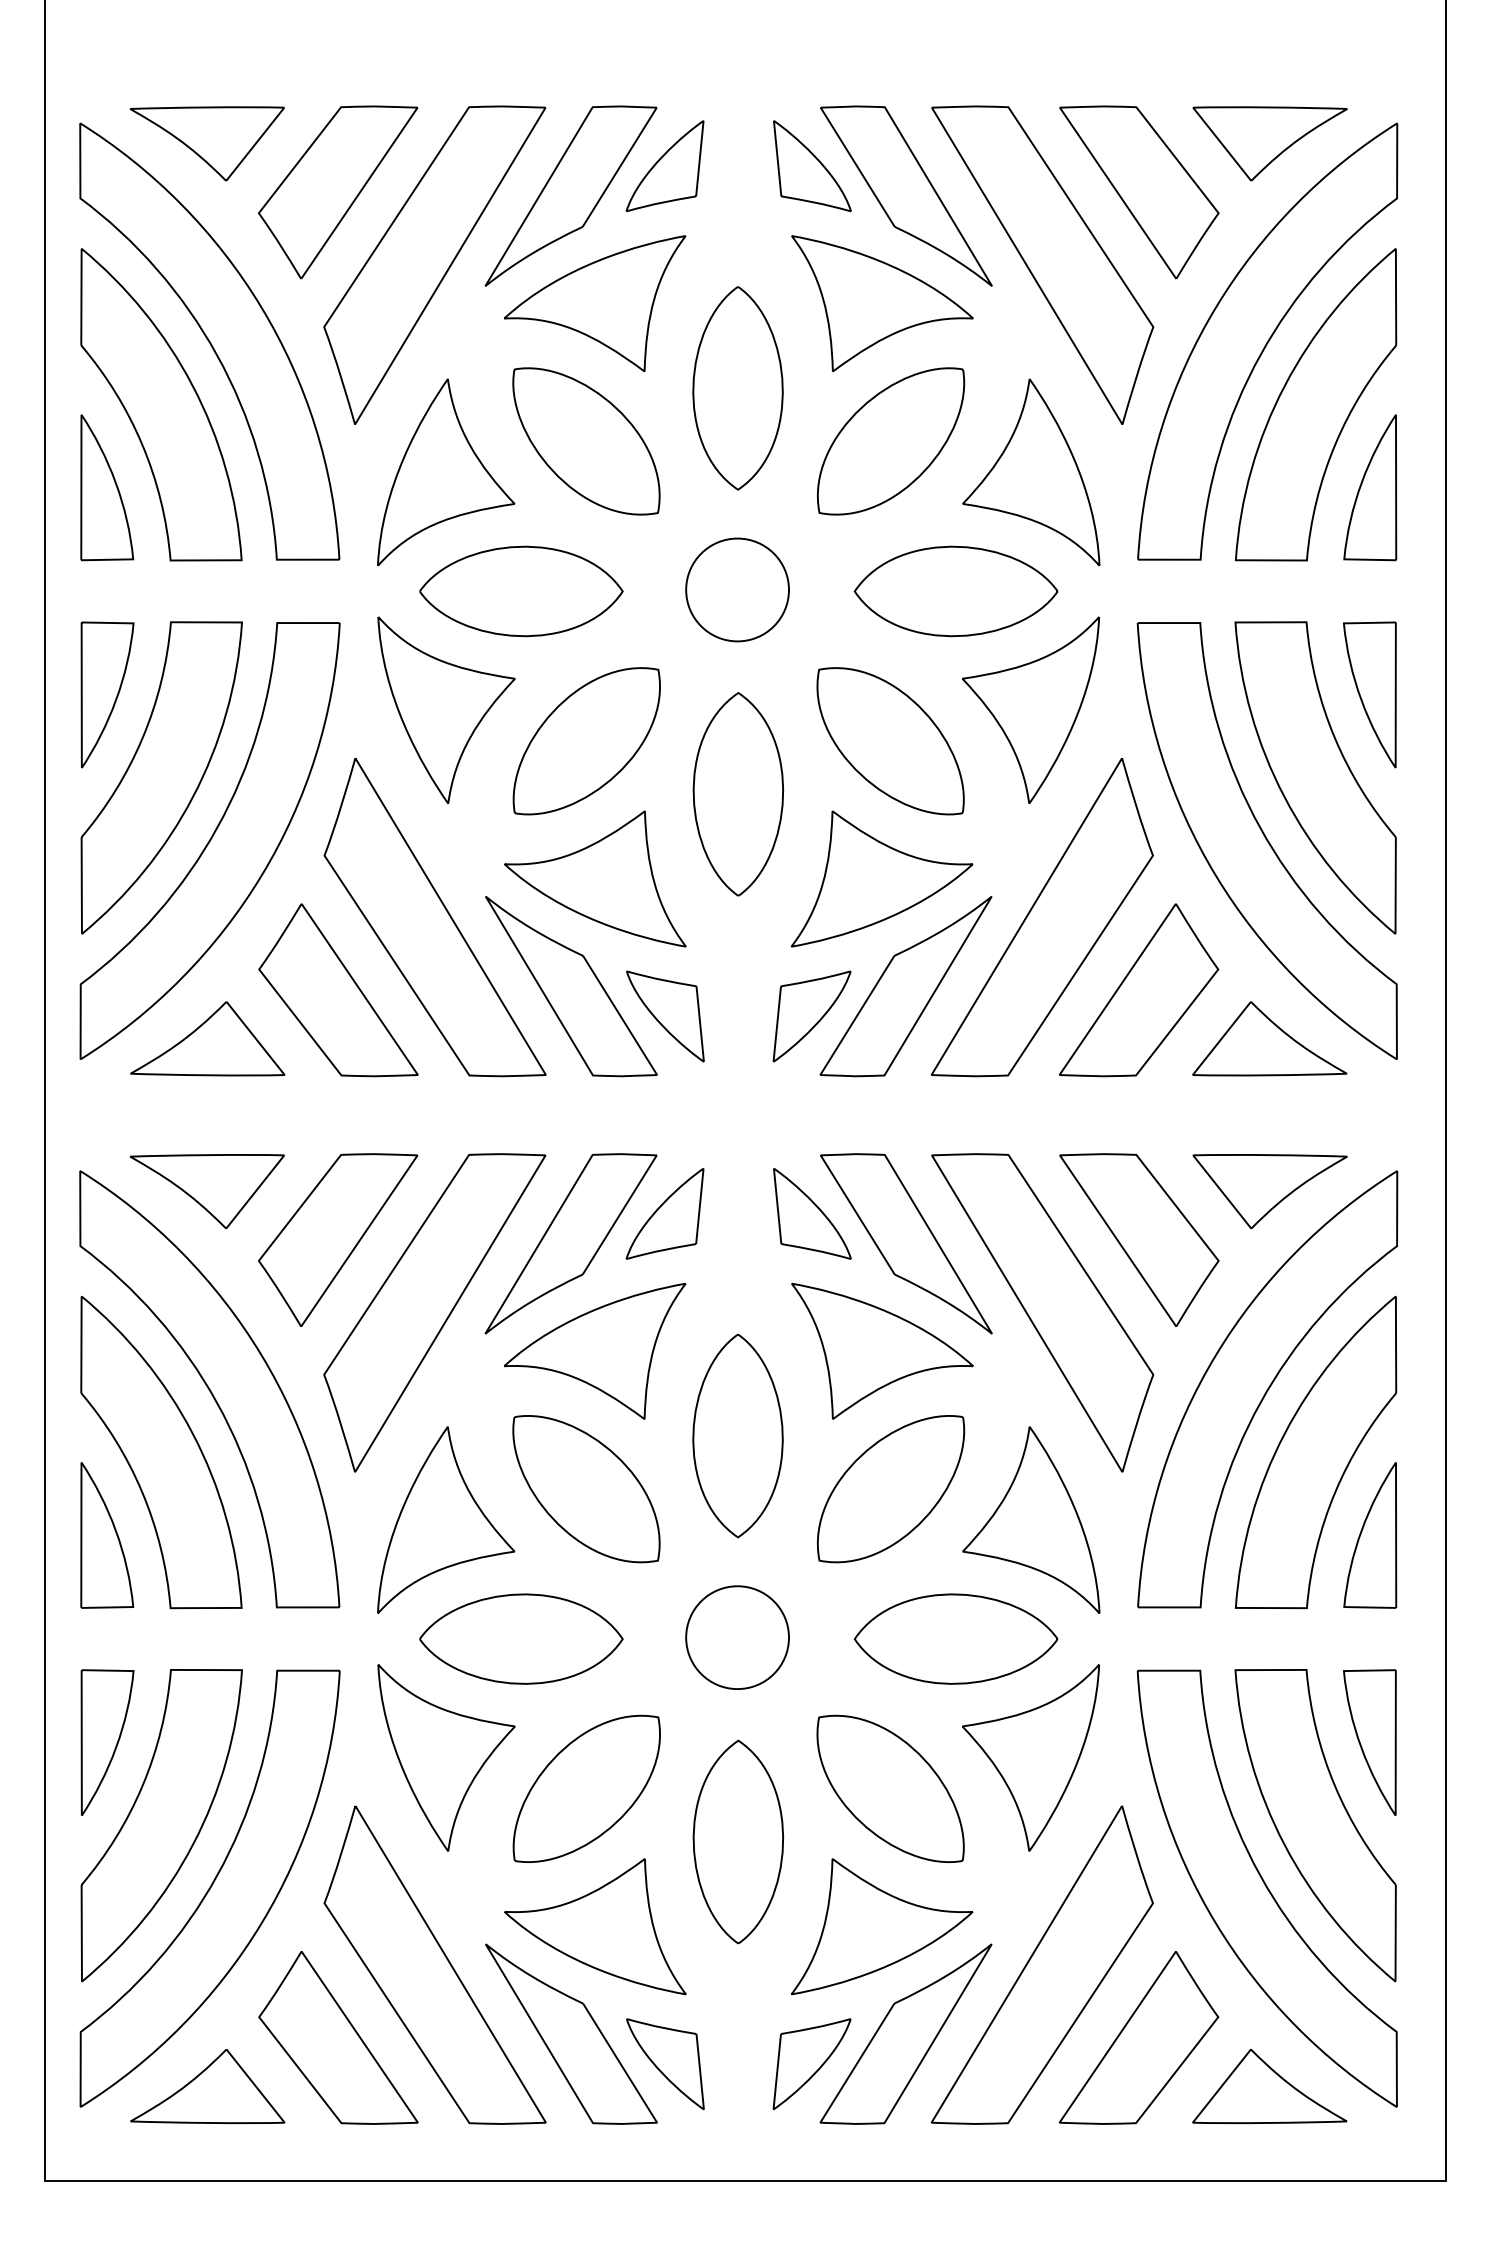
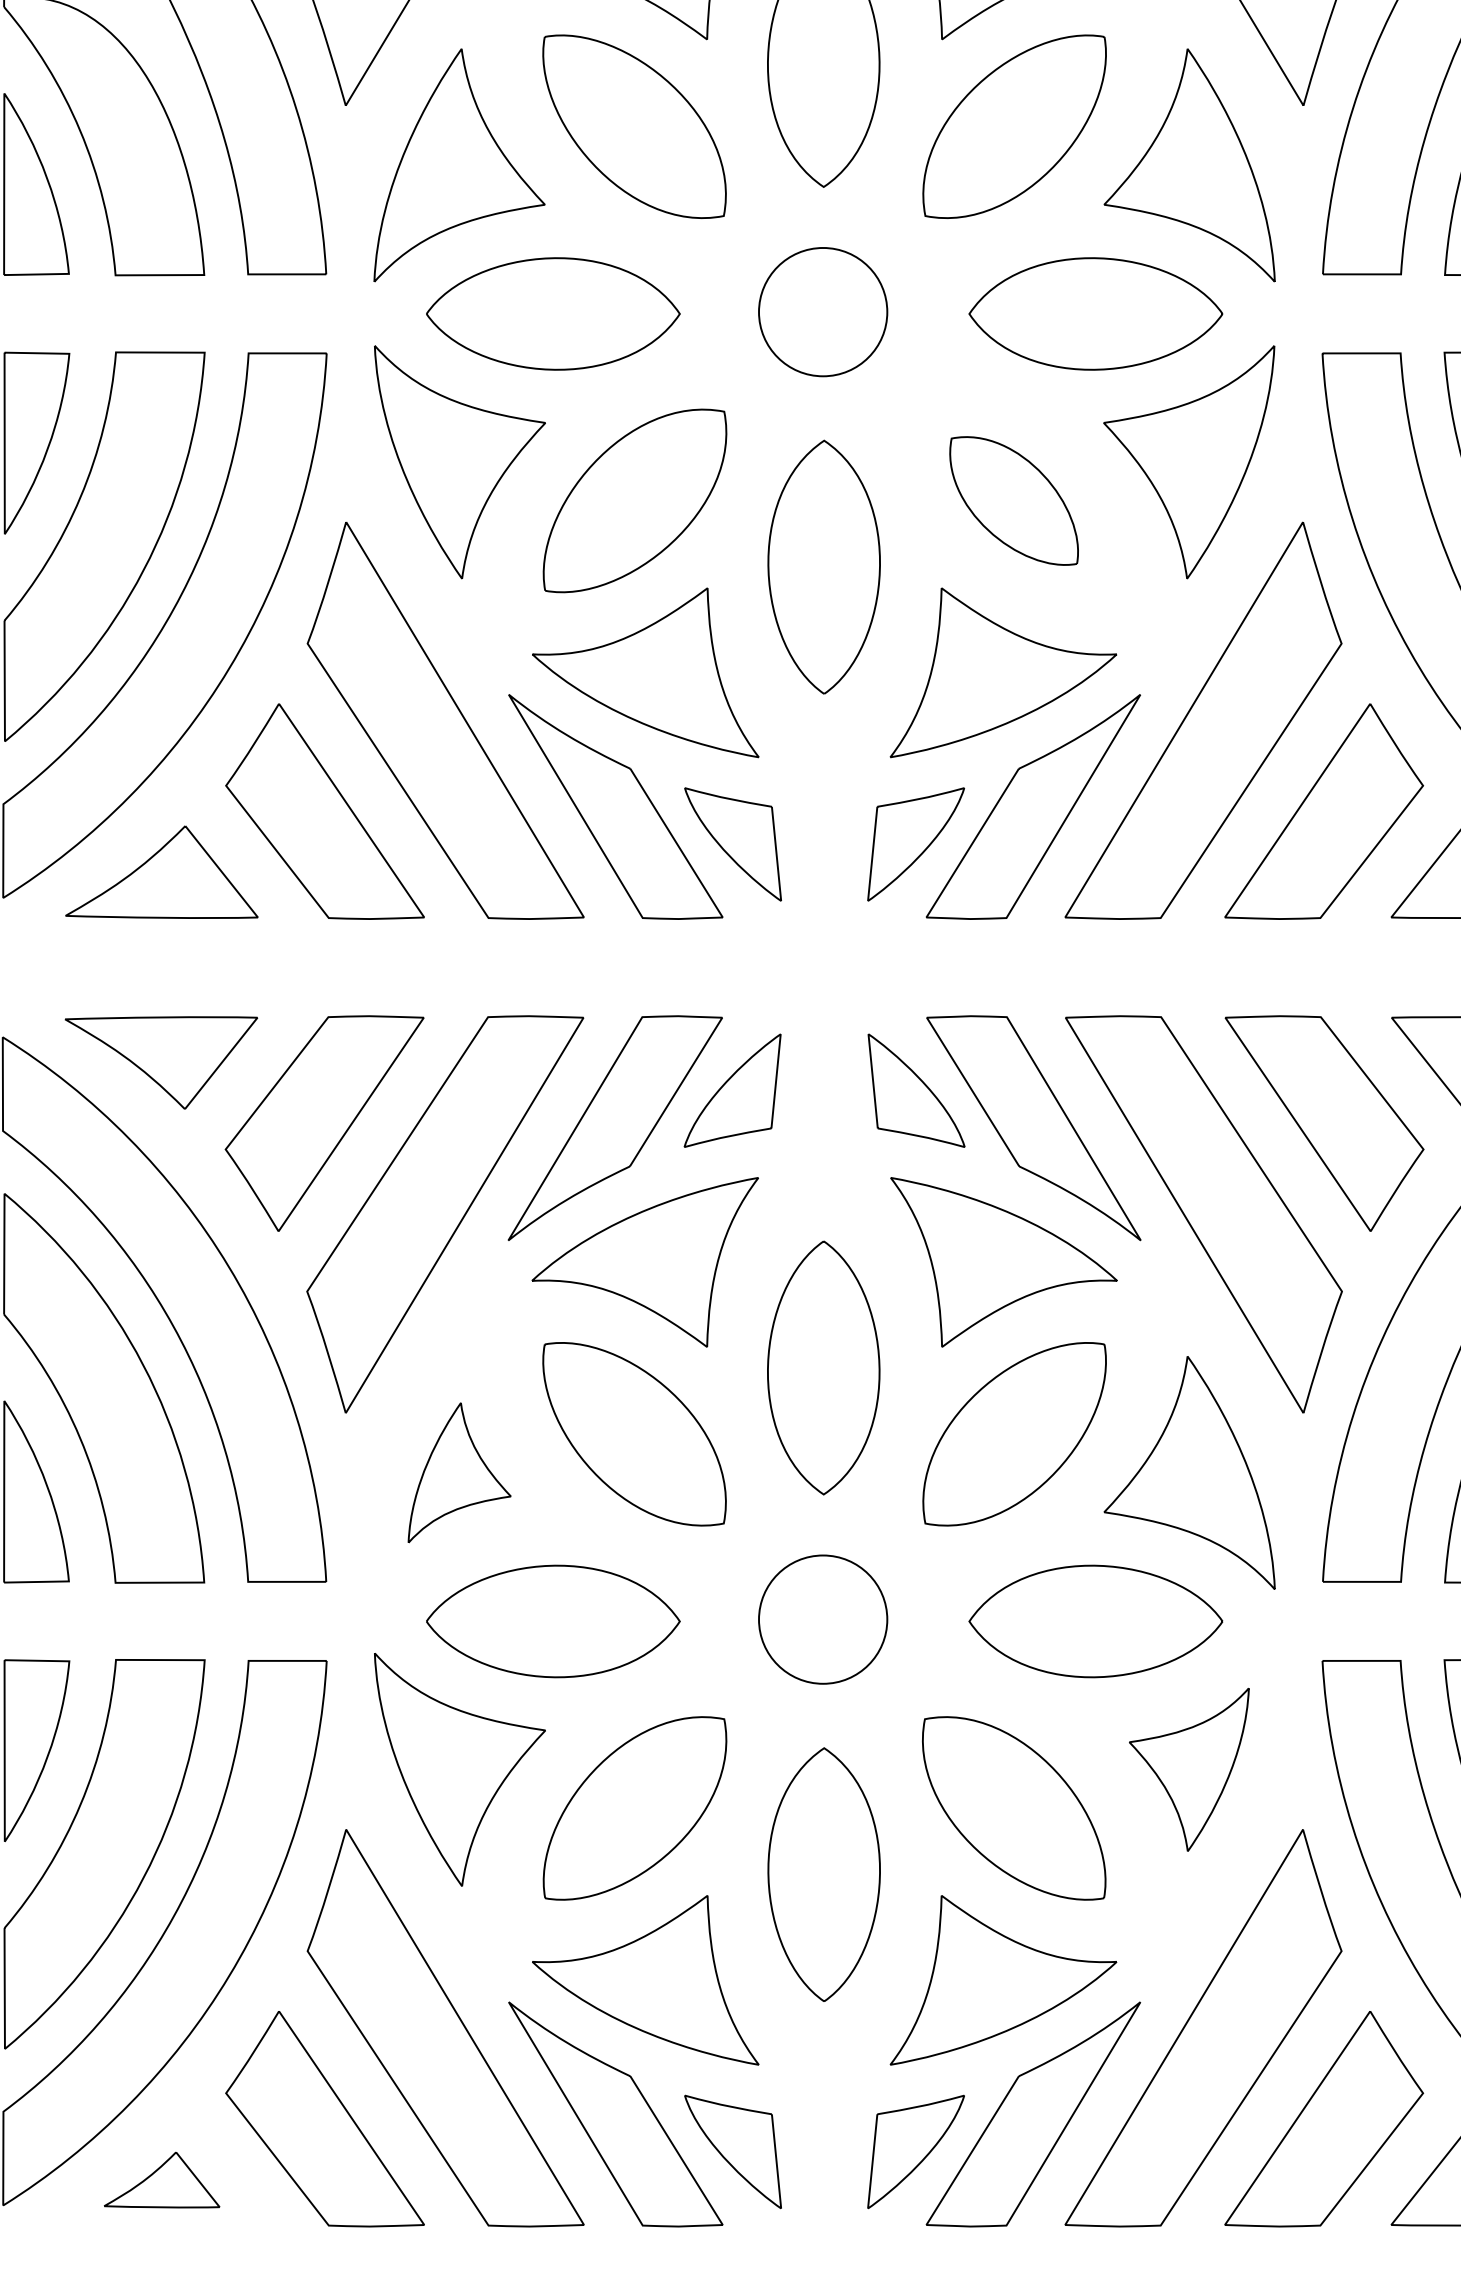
part: (890, 741) -> (1014, 501), size x0.7
part: (446, 1519) -> (459, 1472), size x0.6
part: (1030, 1757) -> (1188, 1769), size x0.7
part: (207, 2086) -> (161, 2179), size x0.6

